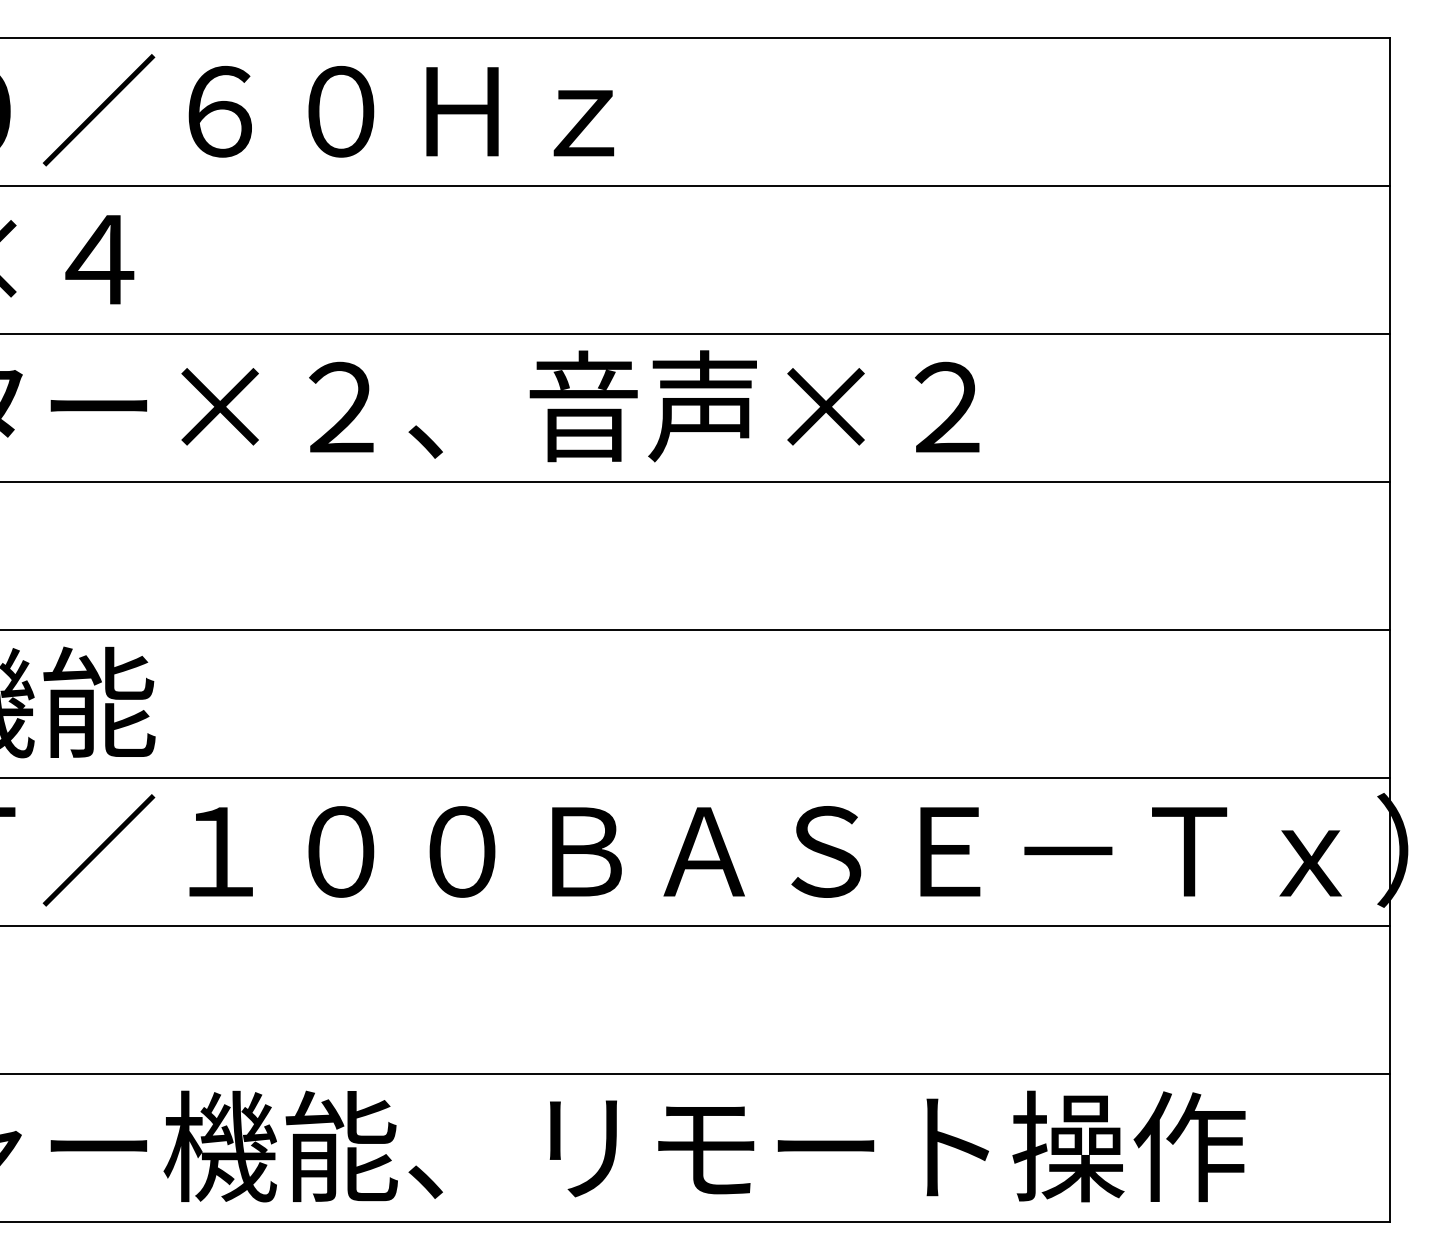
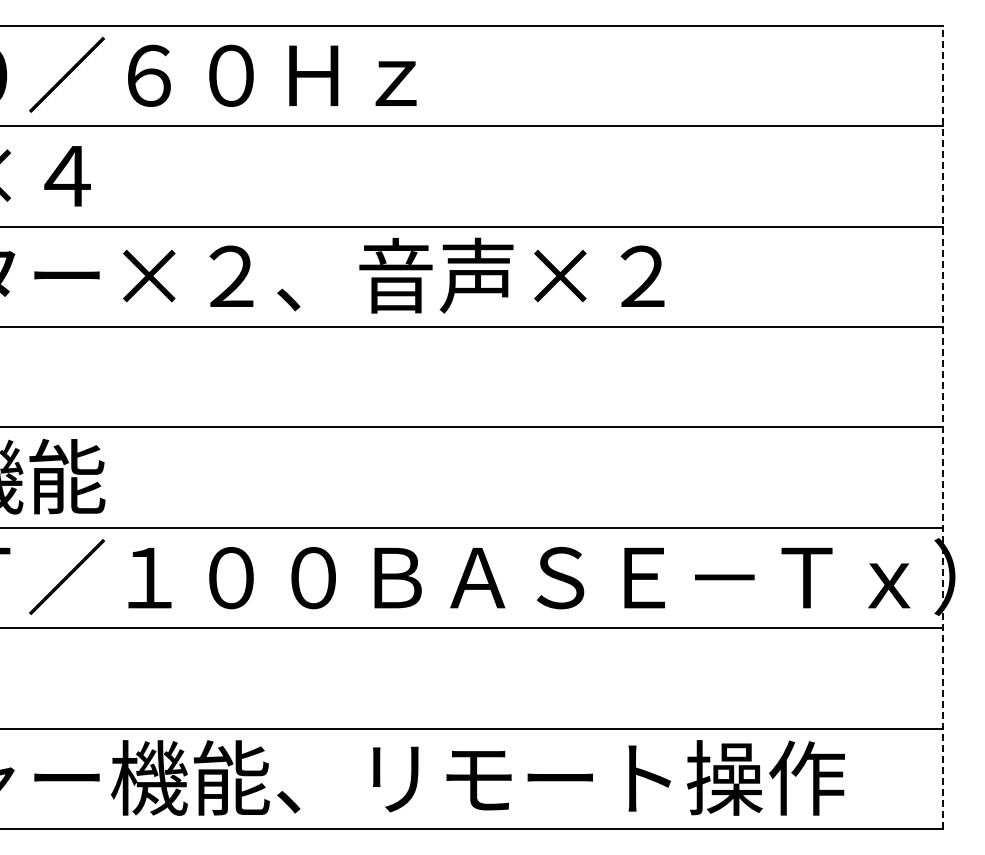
line: (1390, 630) -> (943, 427), solid -> dashed

